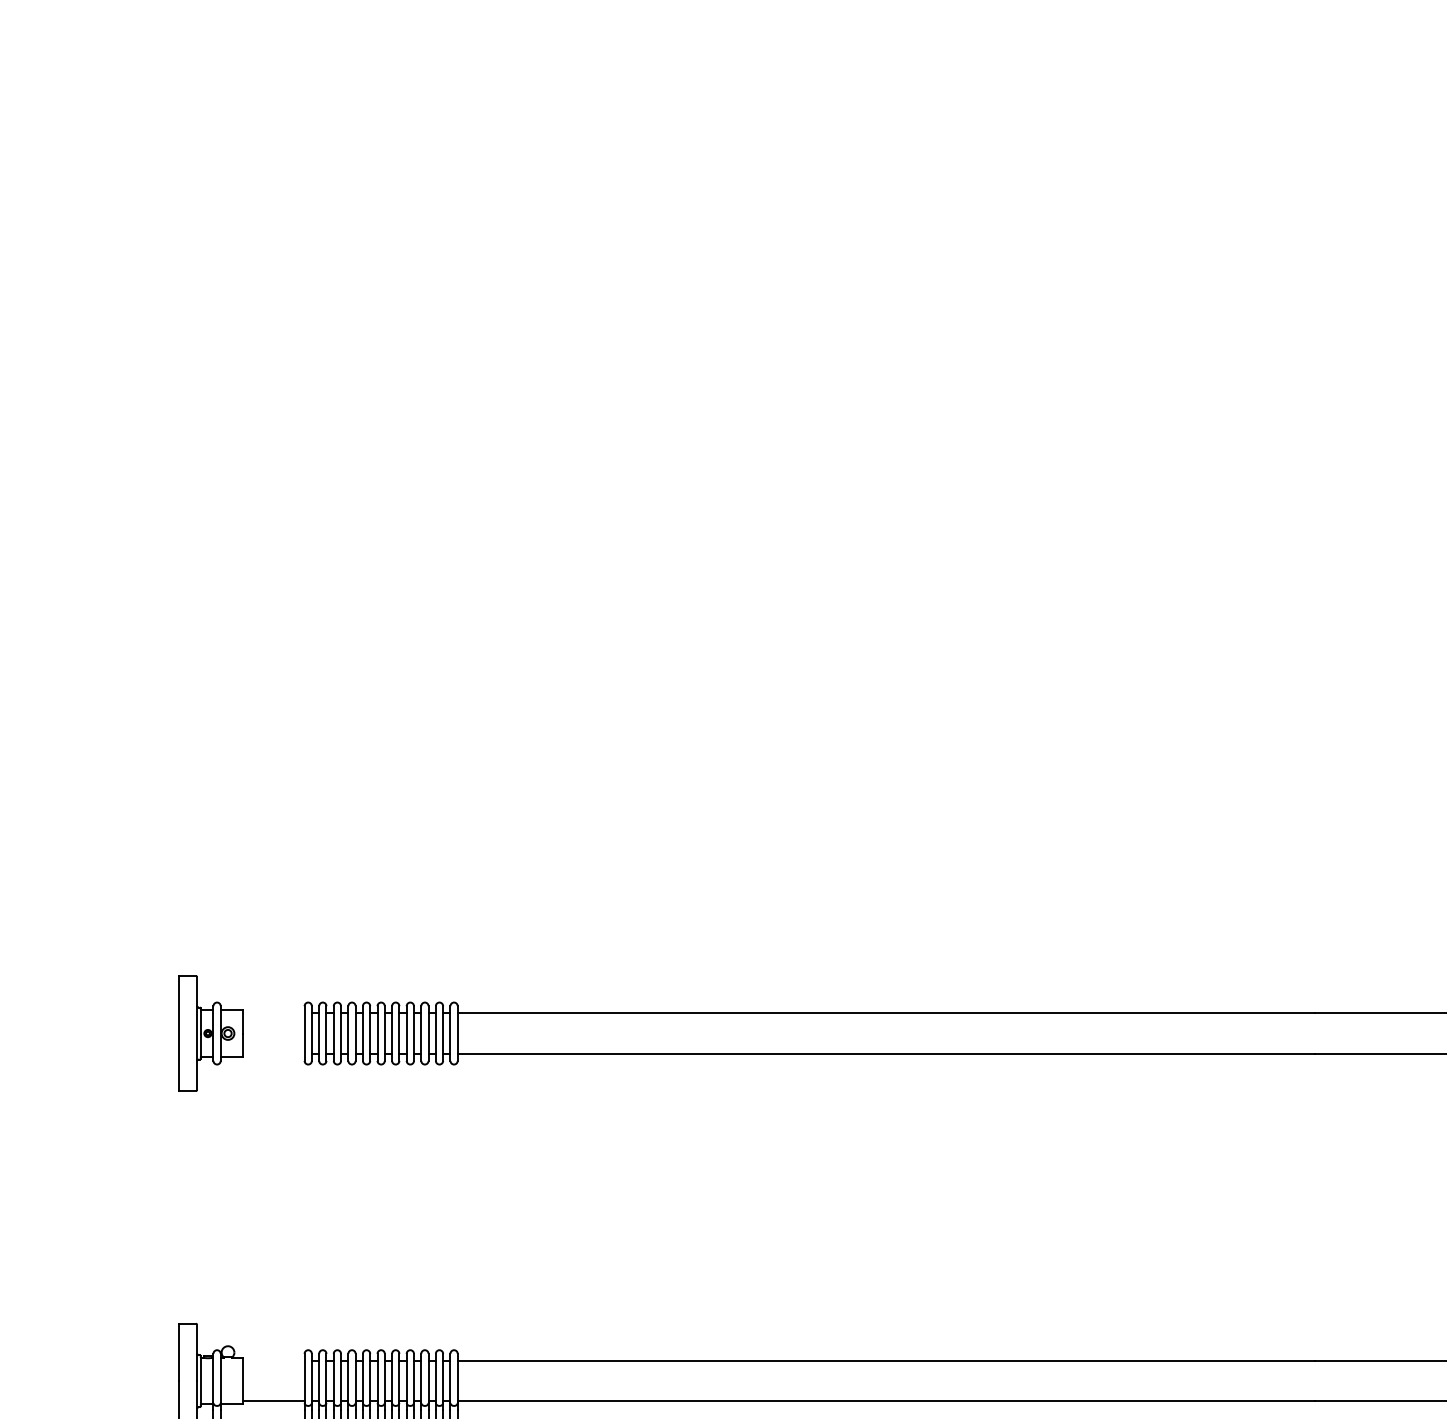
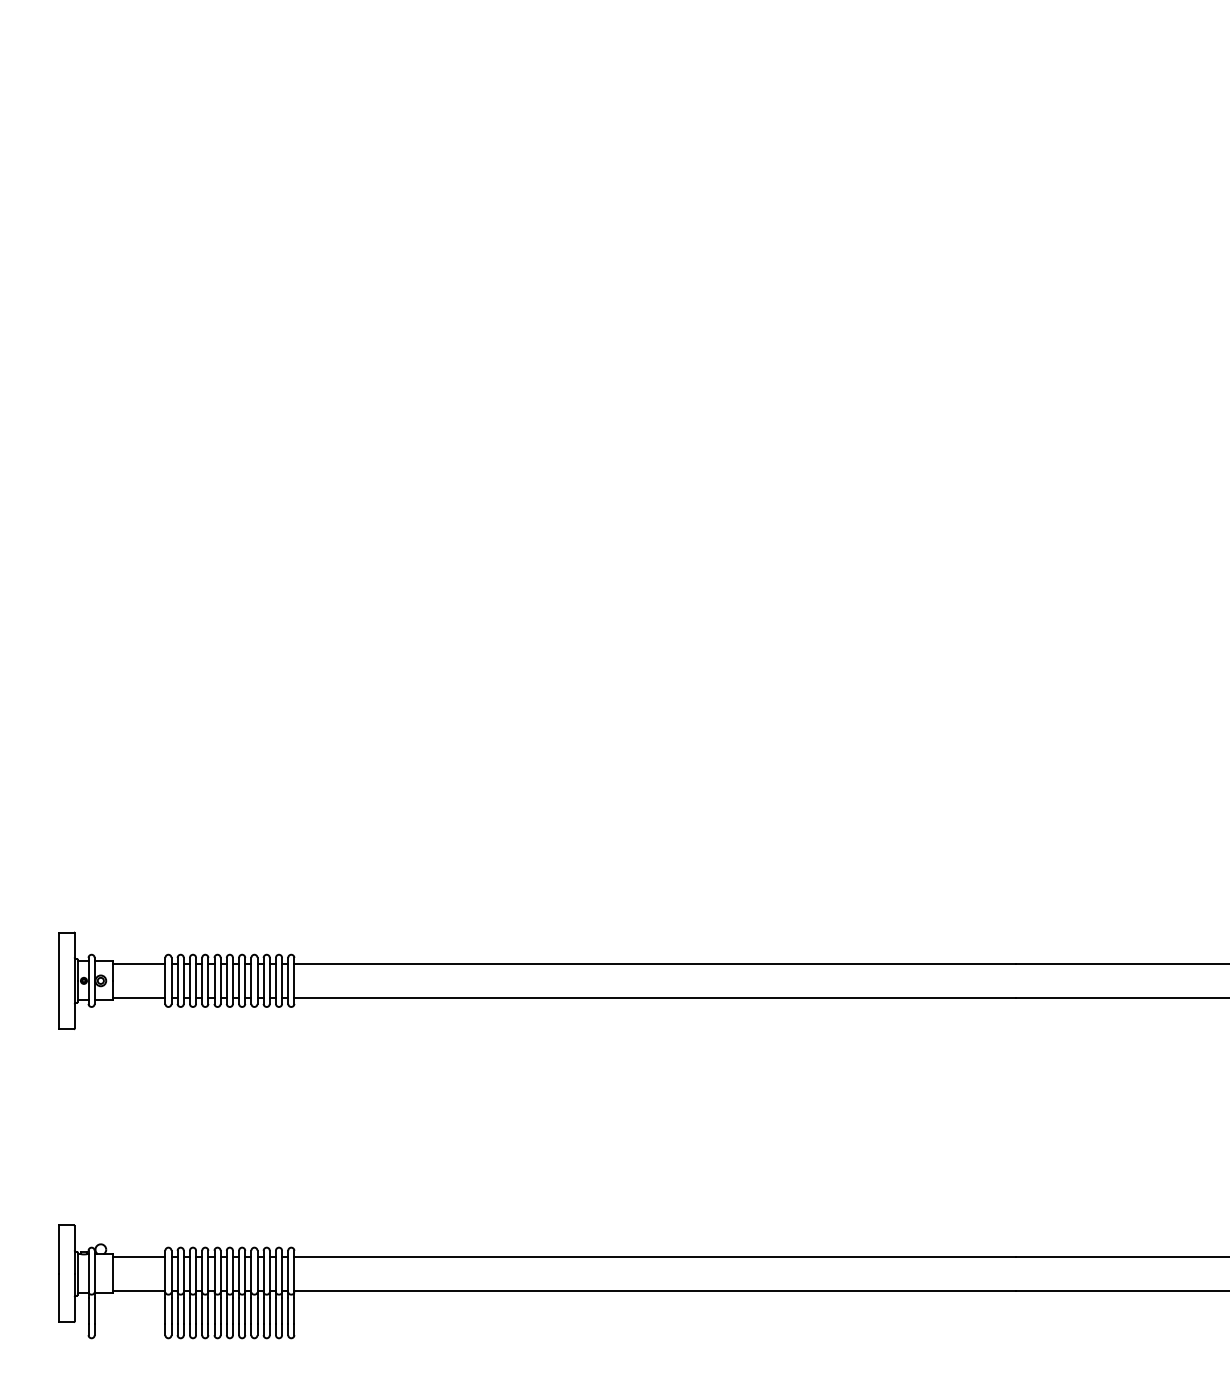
line: (273, 1012) -> (139, 963), added
line: (273, 1053) -> (139, 997), added
line: (273, 1360) -> (139, 1256), added

